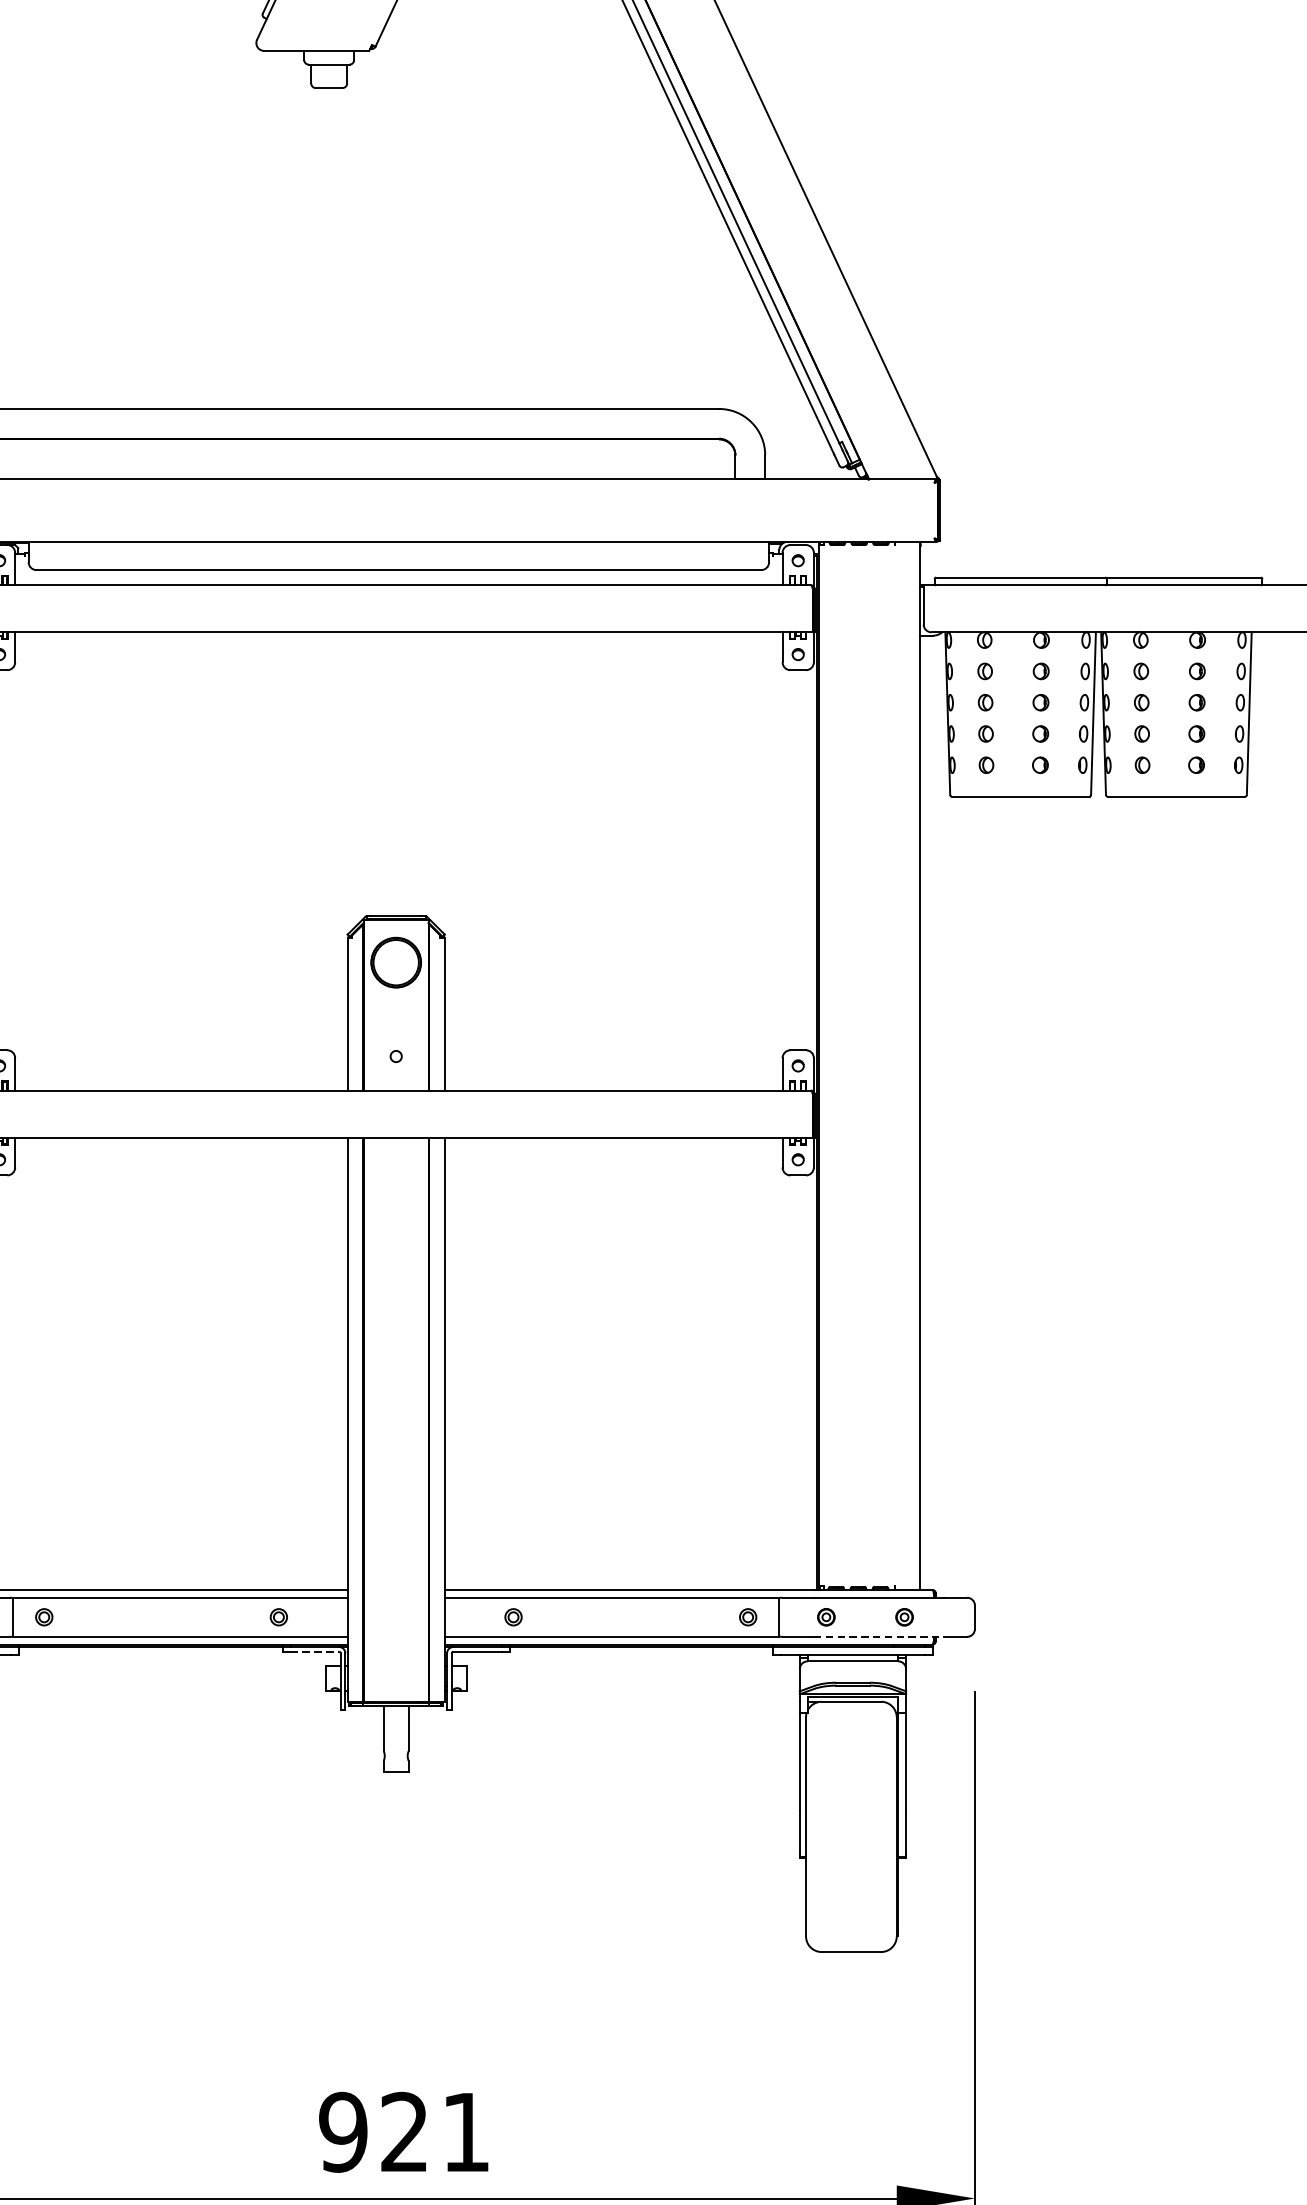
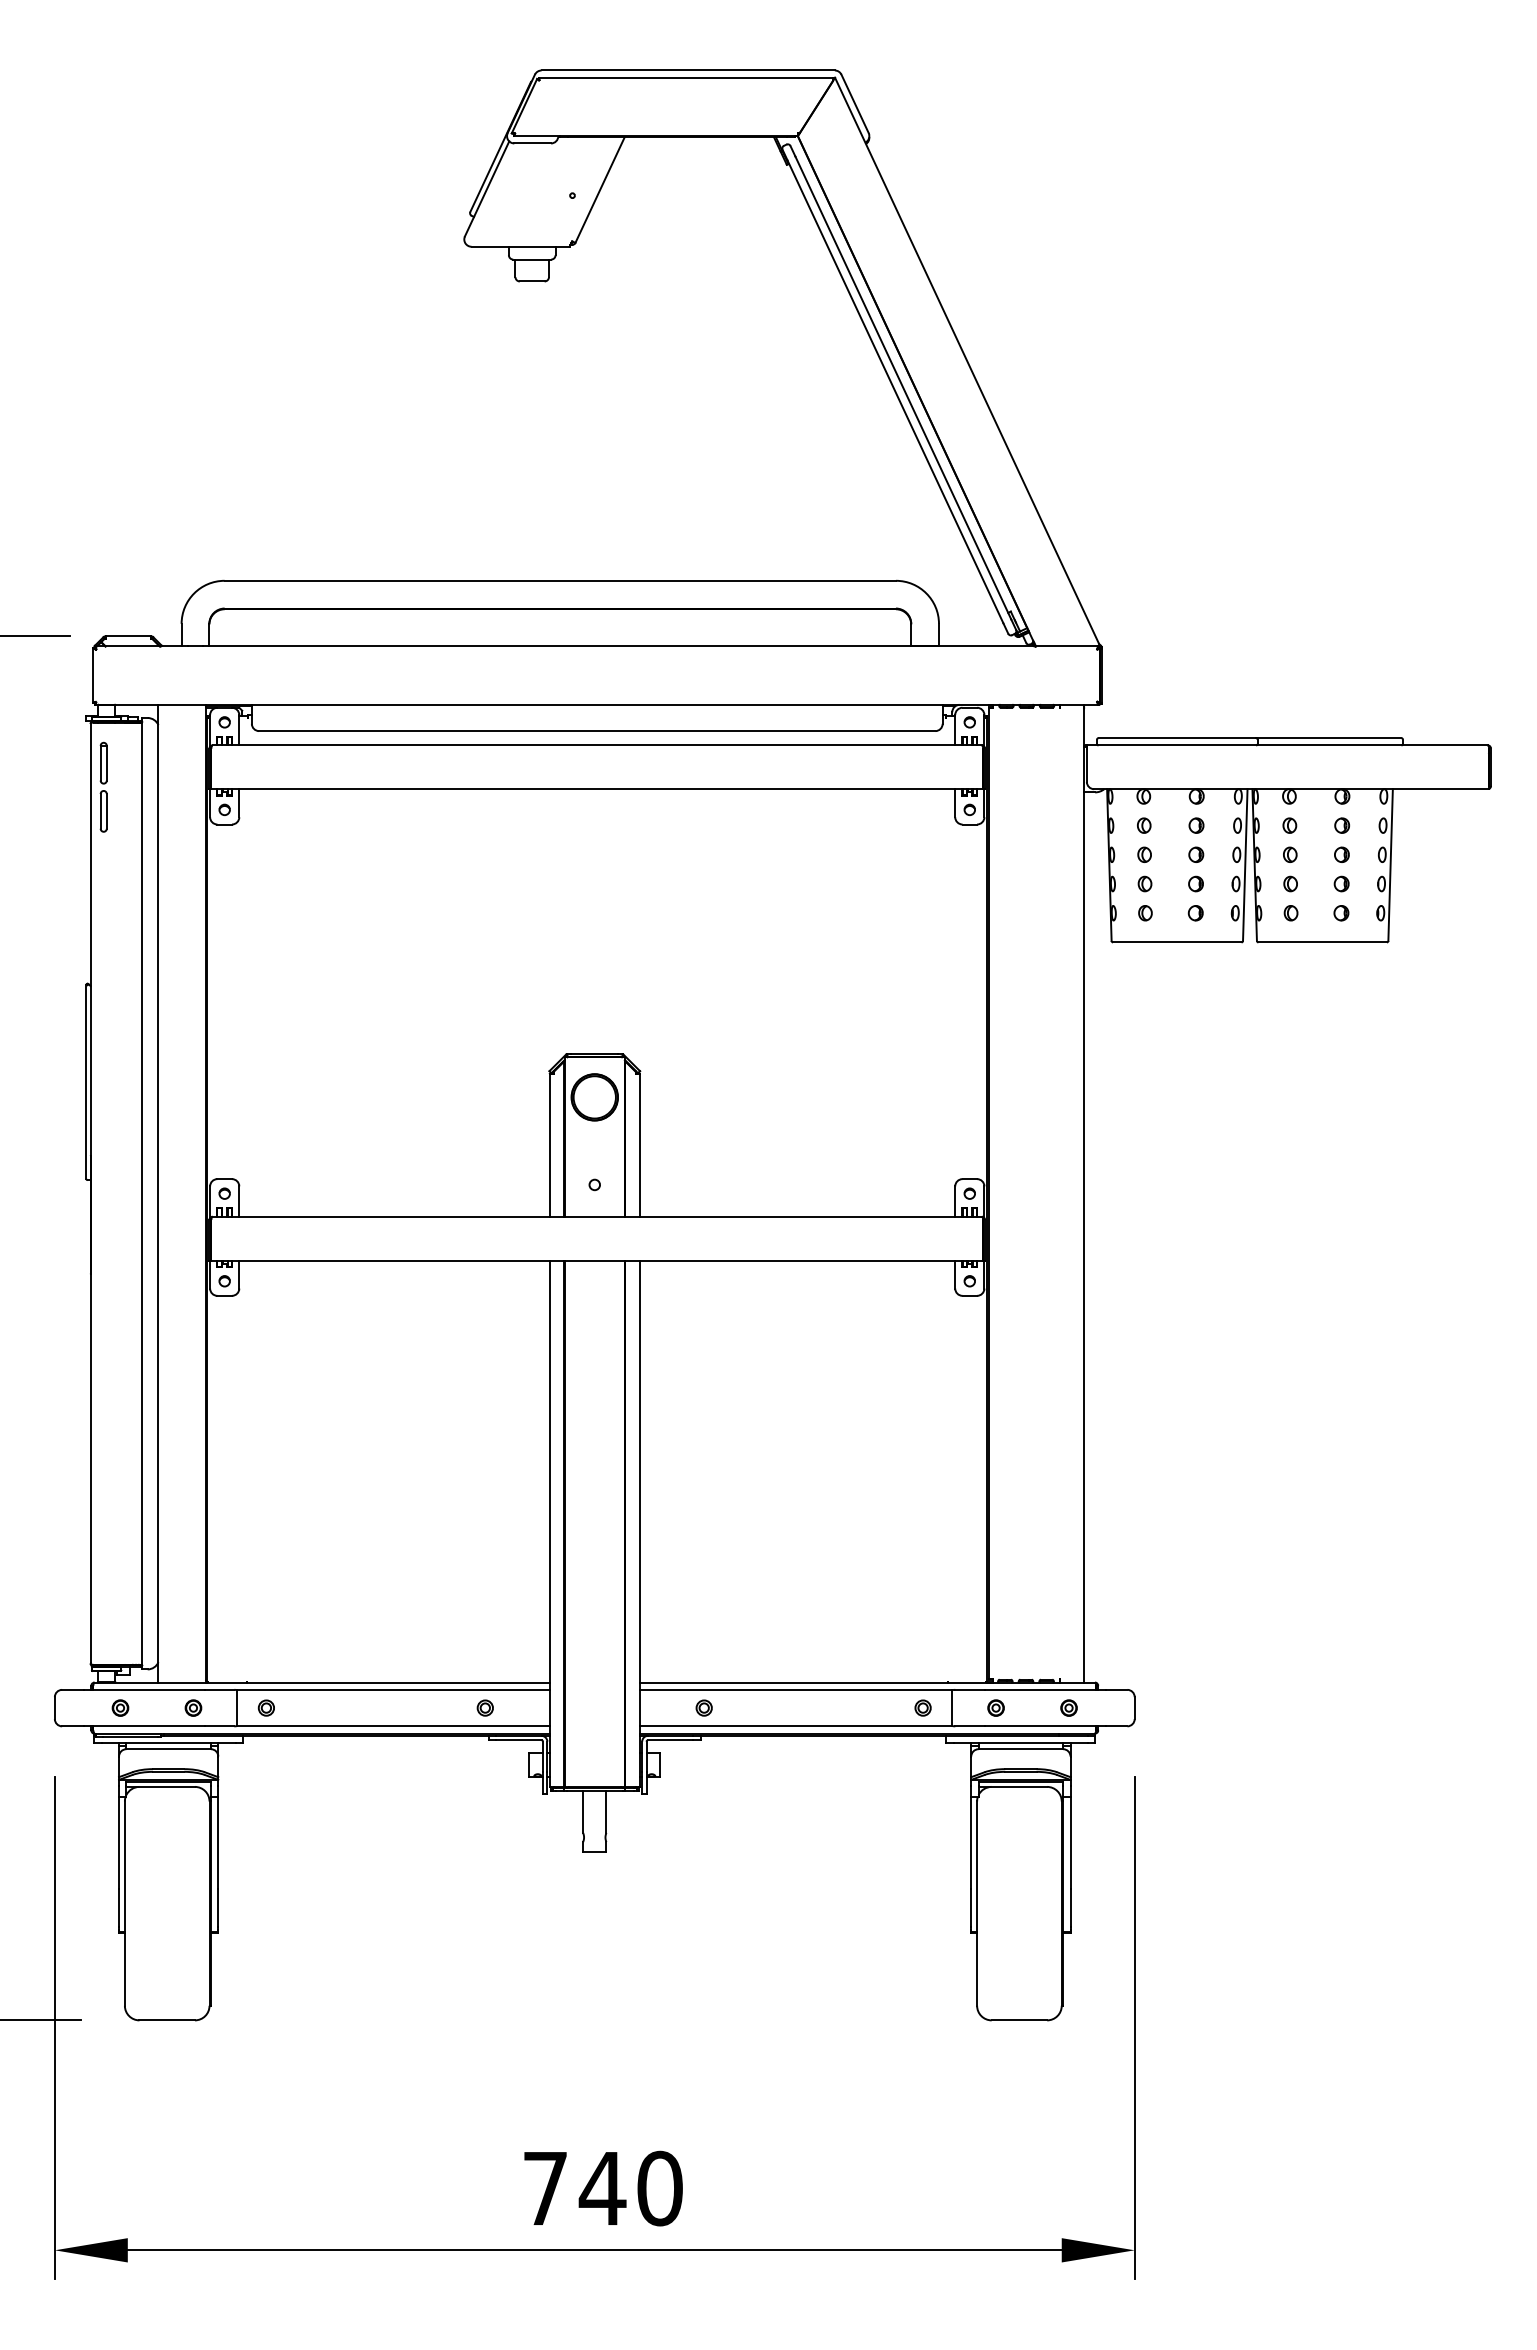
line: (879, 1637) -> (1045, 1726), dashed -> solid
line: (314, 1652) -> (518, 1740), dashed -> solid
text: (404, 2132) -> (602, 2188), 921 -> 740

